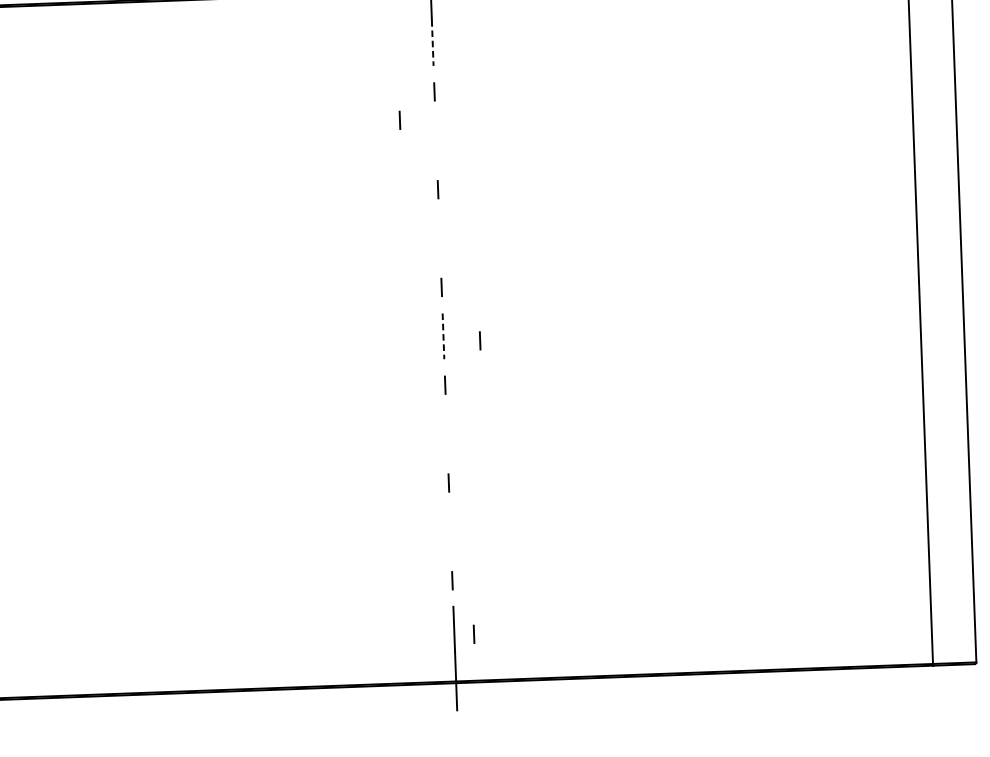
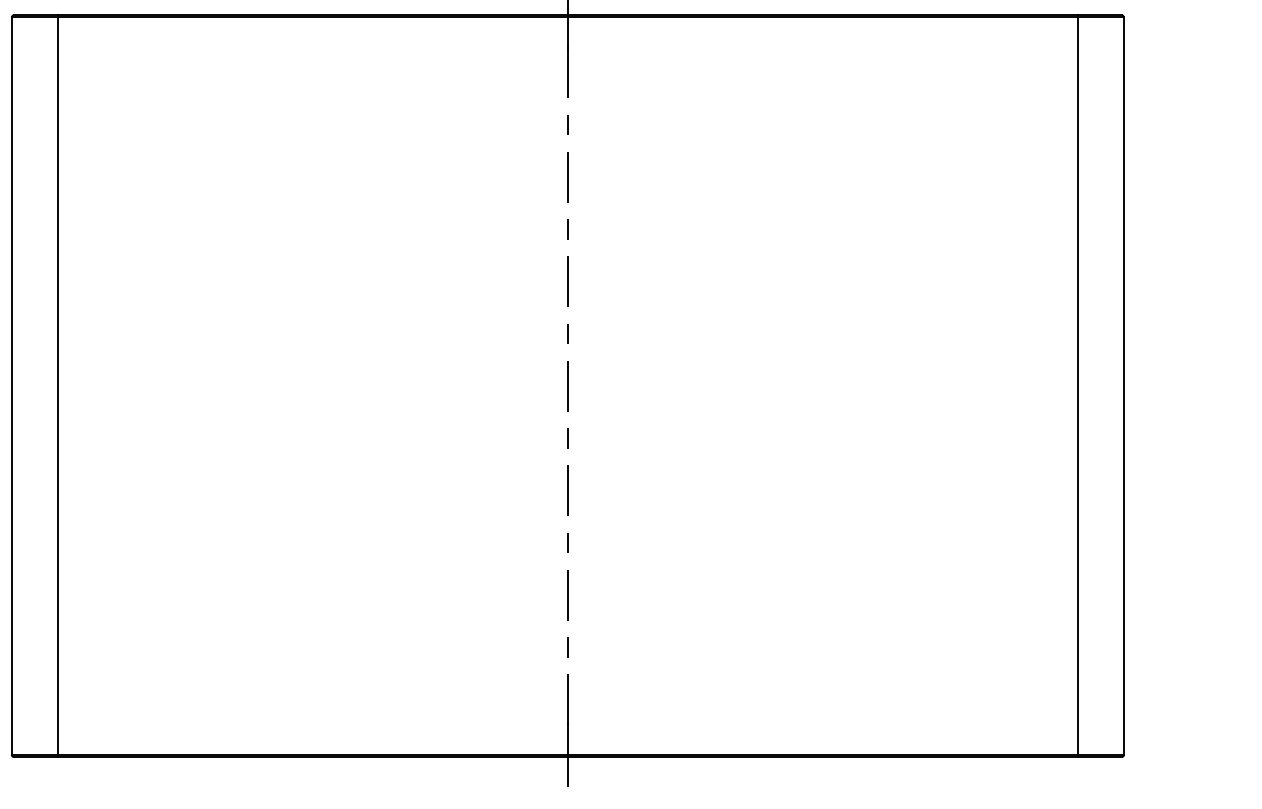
line: (432, 43) -> (567, 73), dashed -> solid
line: (399, 119) -> (529, 153), removed
line: (435, 140) -> (567, 176), added
line: (439, 238) -> (567, 281), added
line: (443, 336) -> (567, 386), dashed -> solid
line: (479, 340) -> (606, 392), removed
line: (446, 433) -> (567, 490), added
line: (450, 531) -> (567, 594), added
line: (473, 634) -> (588, 705), removed

